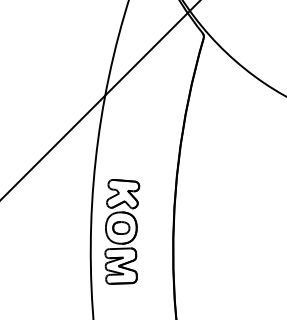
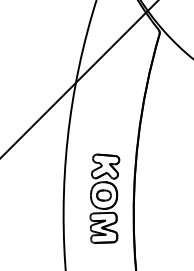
part: (122, 231) -> (105, 198), moved

